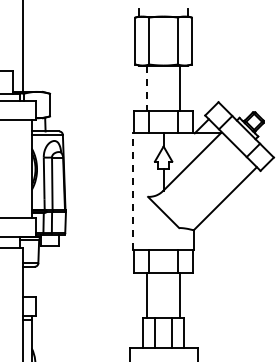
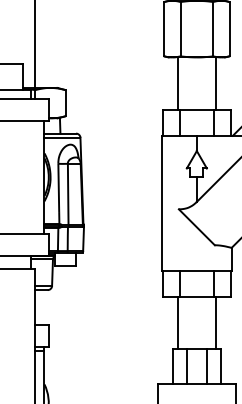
line: (147, 88) -> (178, 84), dashed -> solid
line: (133, 191) -> (162, 203), dashed -> solid

